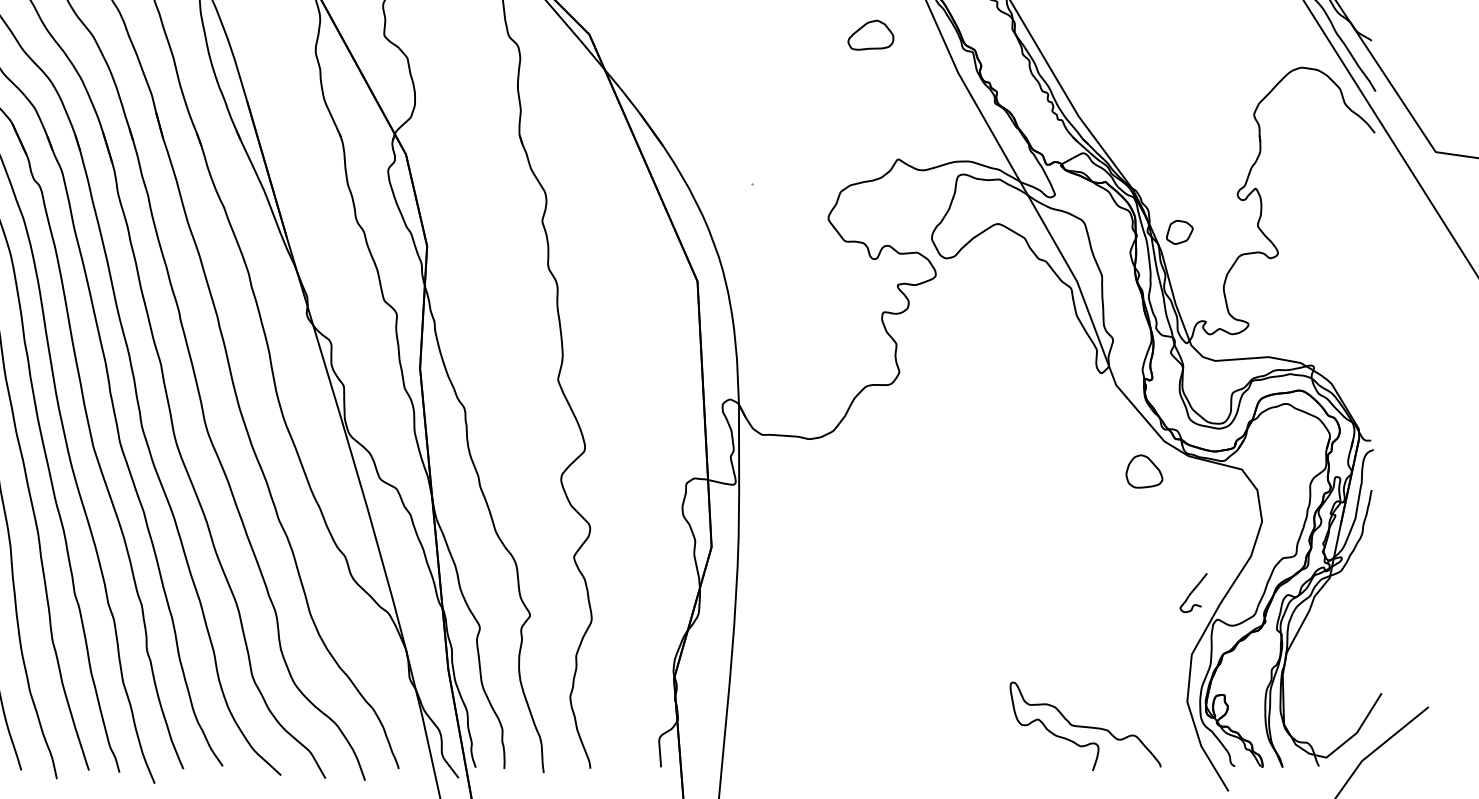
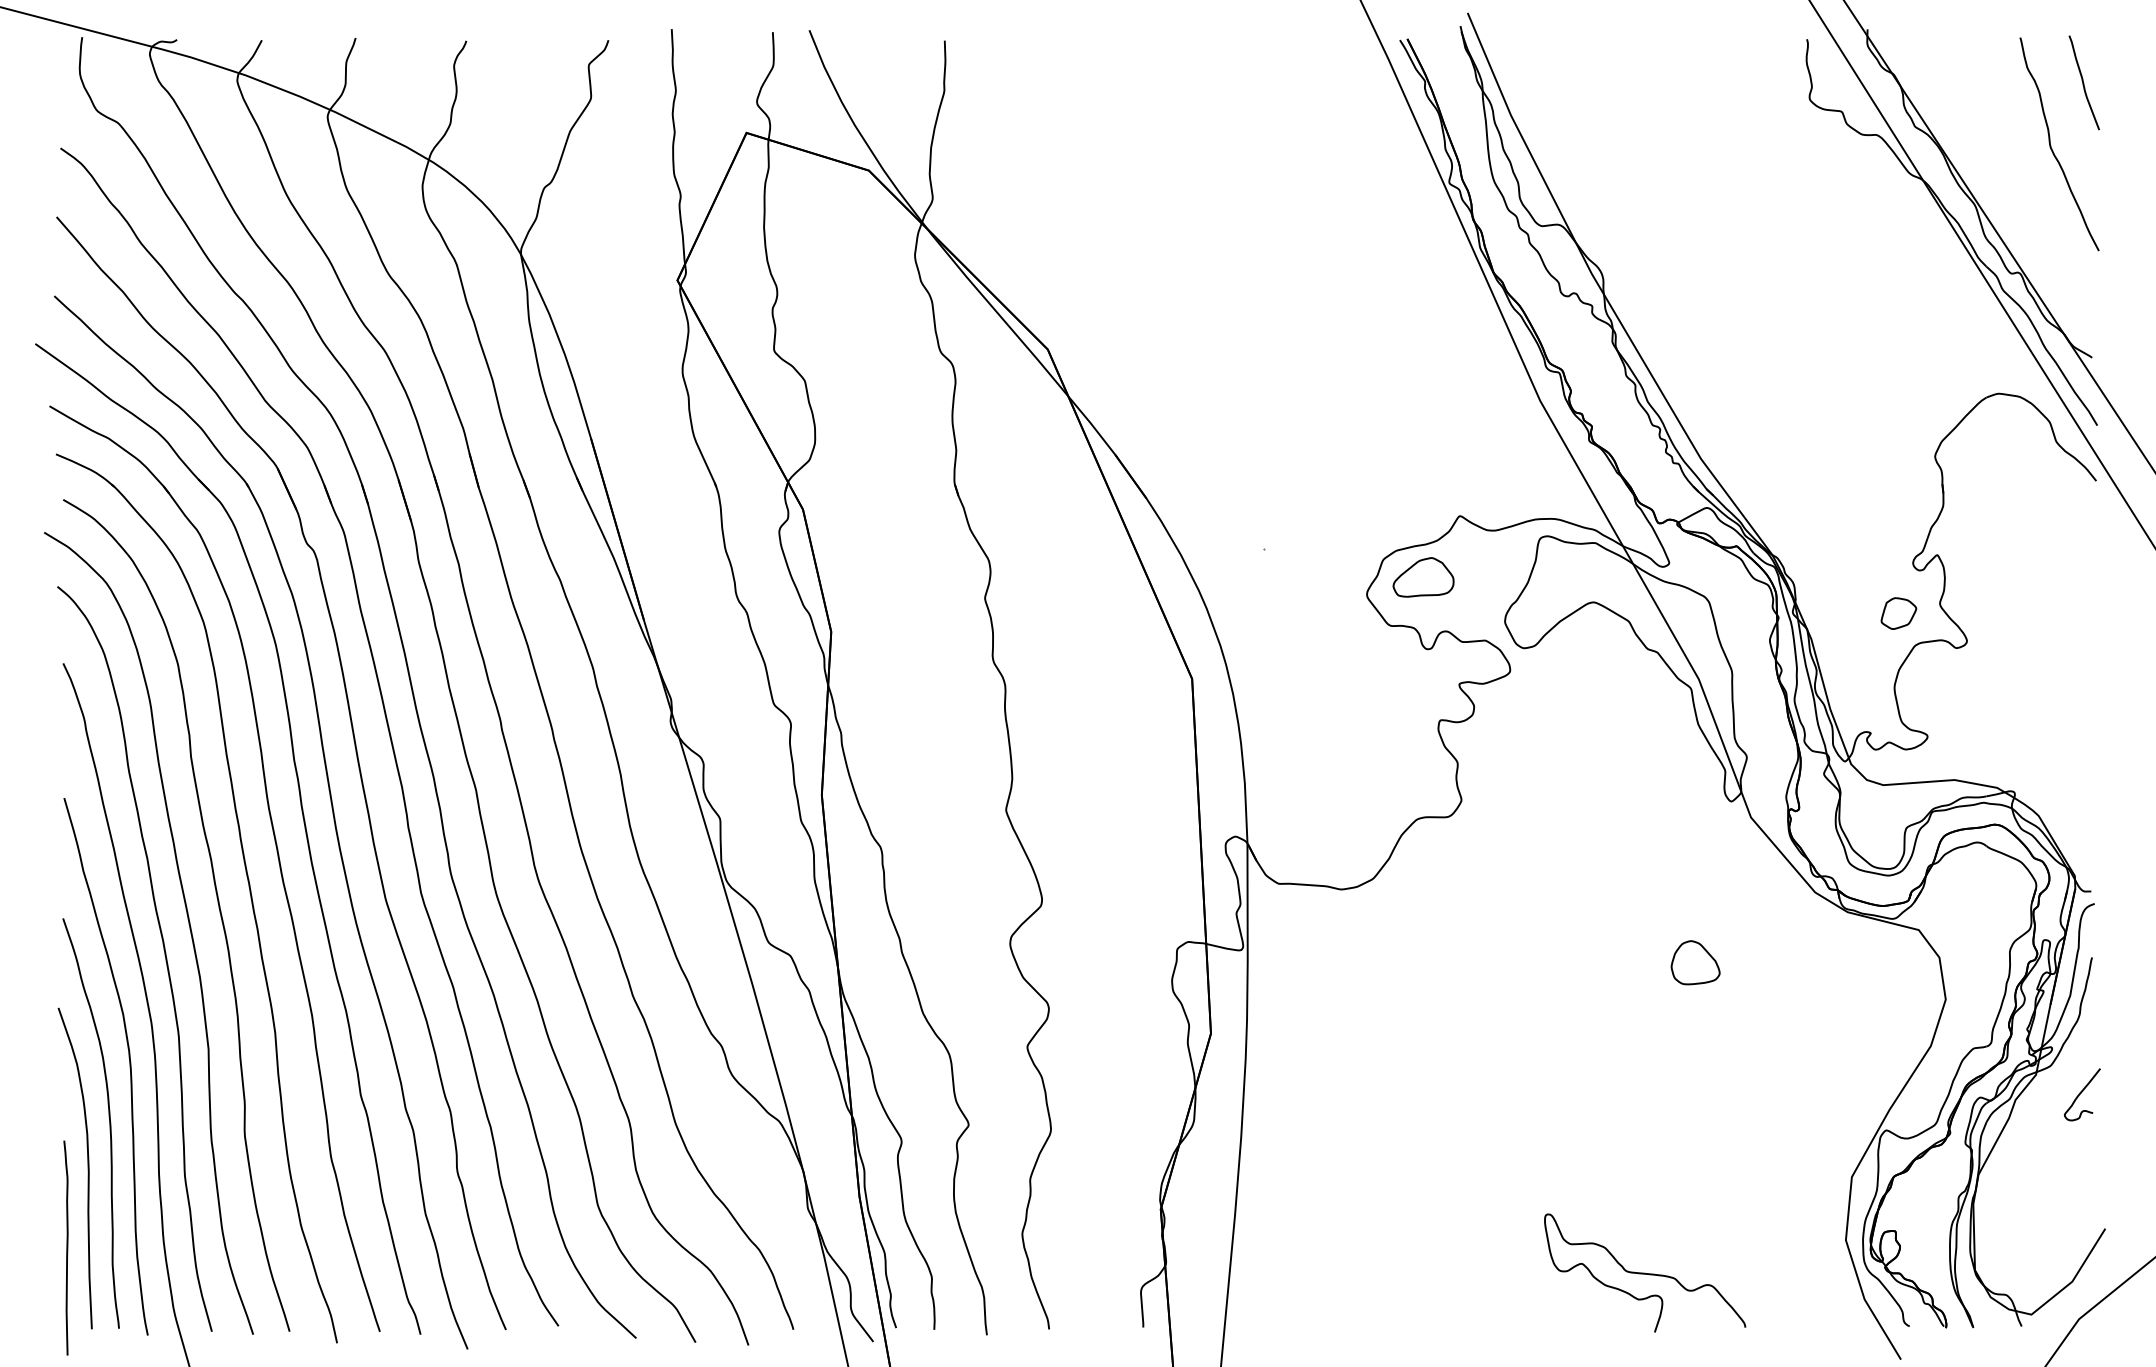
part: (870, 35) -> (1423, 577), moved
part: (1179, 232) -> (1898, 613), moved
part: (1144, 471) -> (1695, 962), moved
curve: (1193, 591) -> (2081, 1093), moved
curve: (1085, 726) -> (1644, 1272), moved

